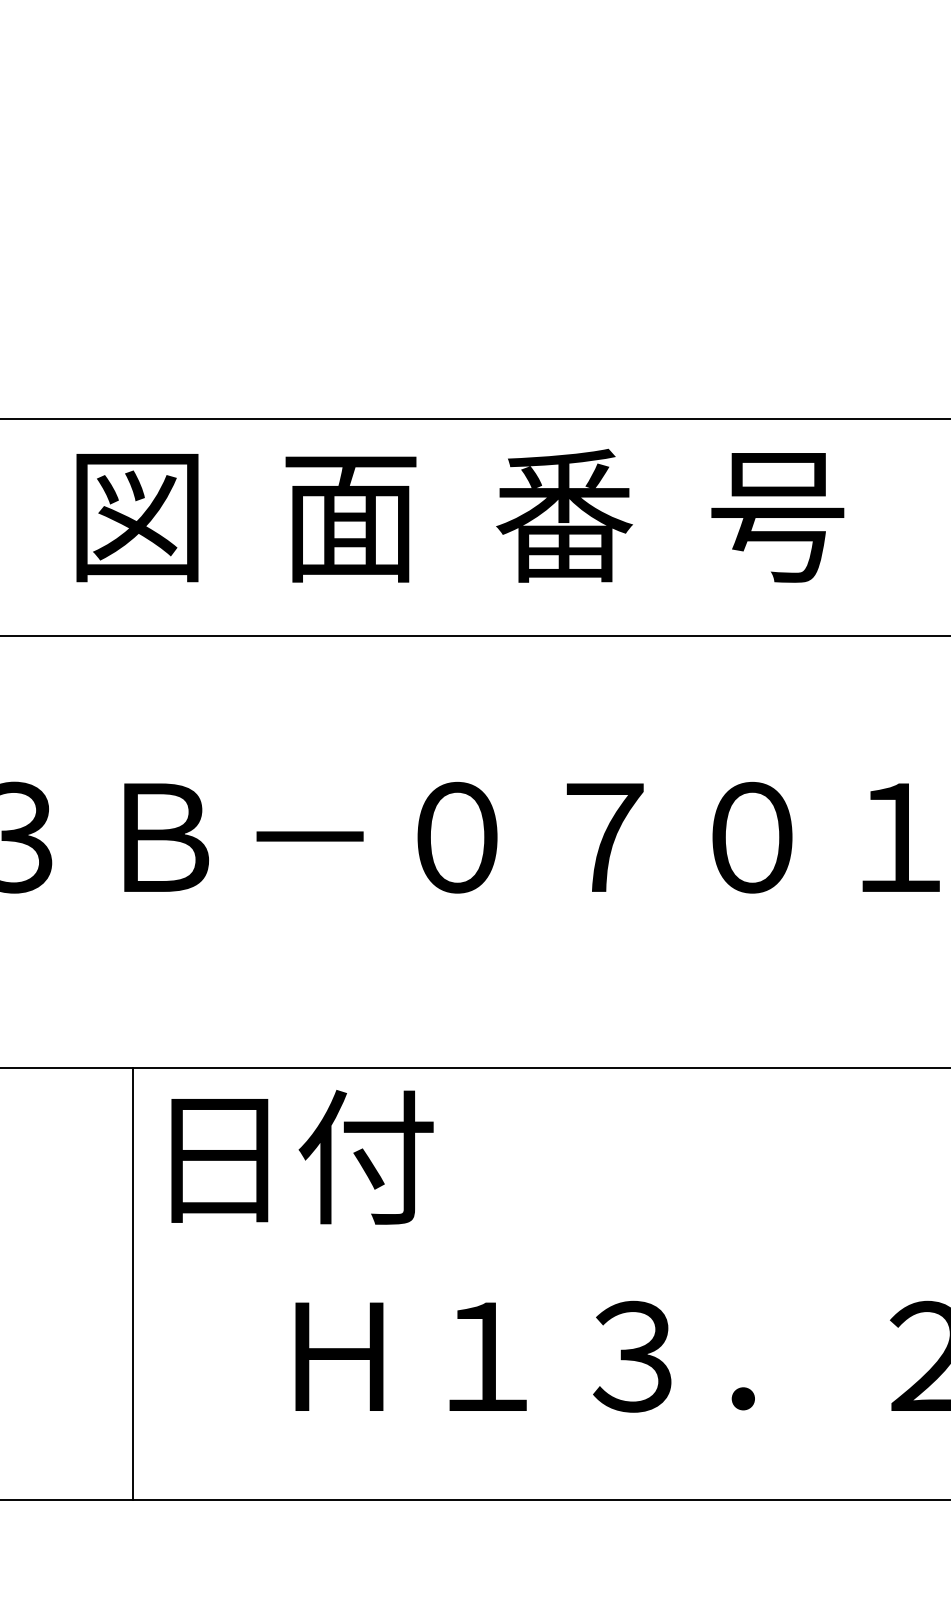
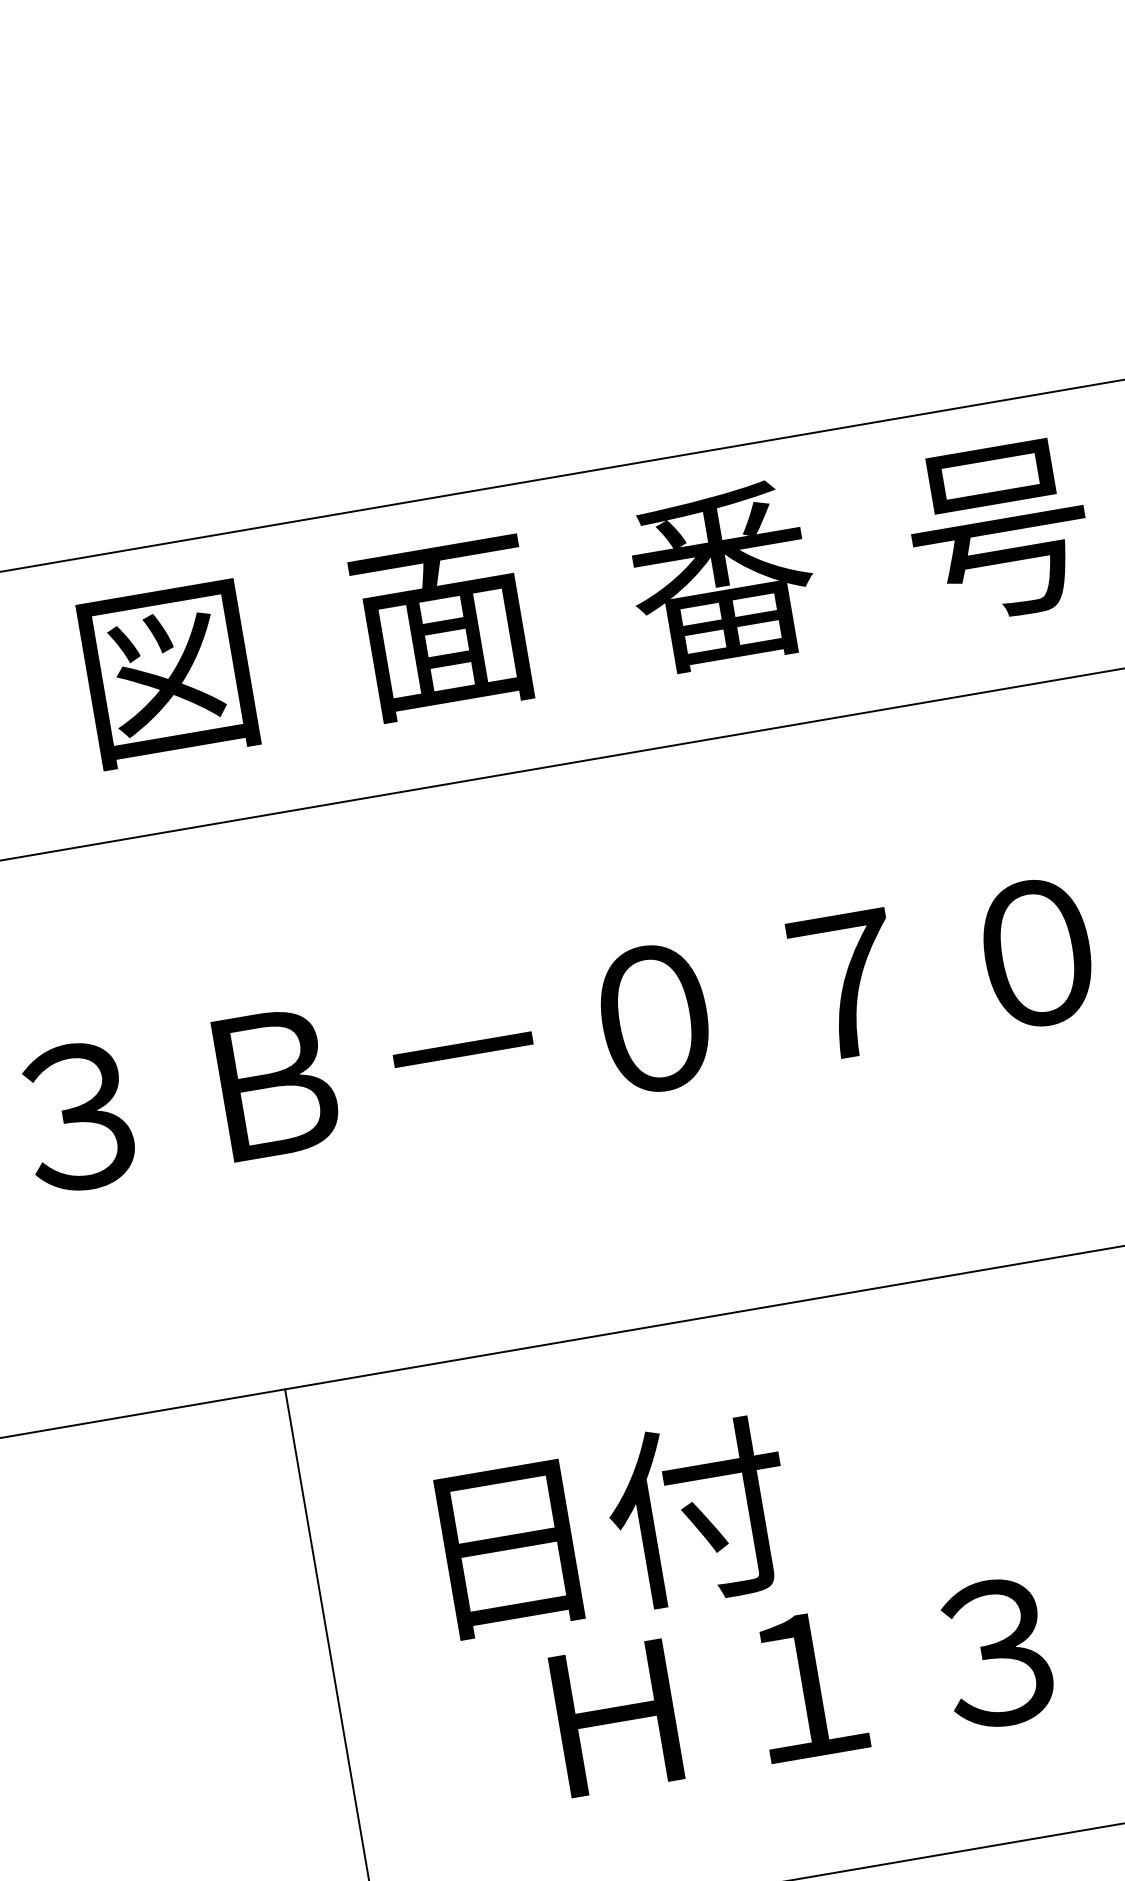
text: (302, 1157) -> (616, 1527), moved

